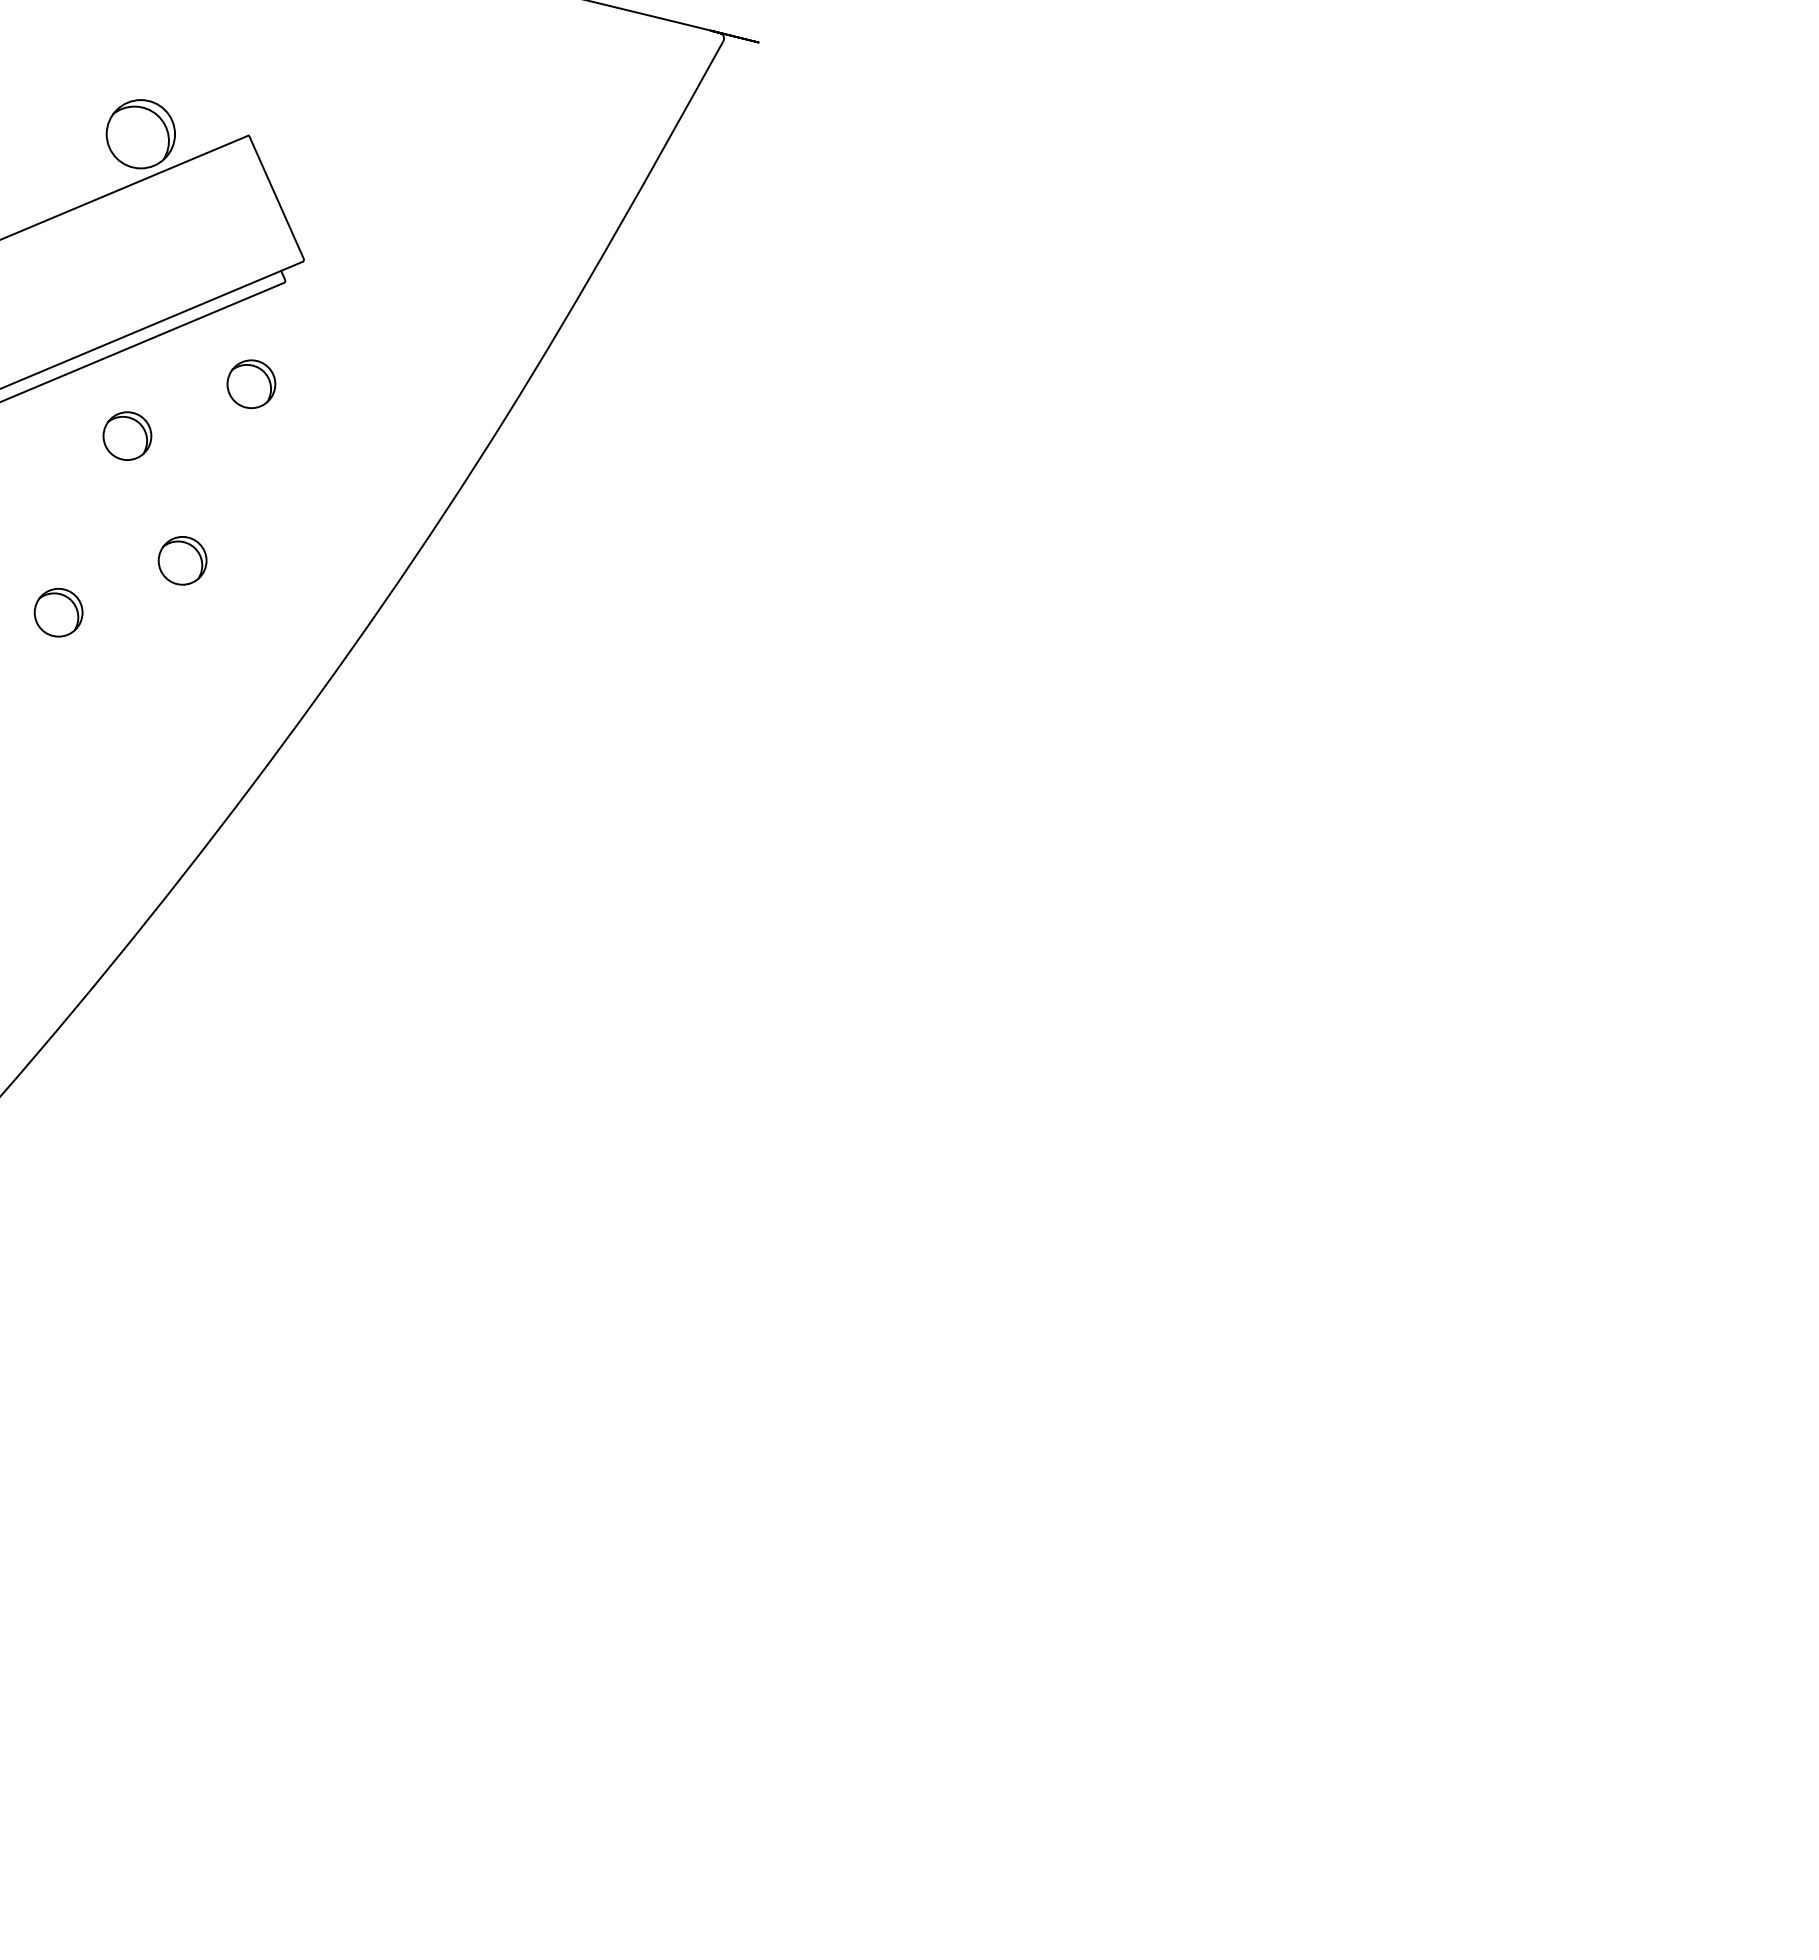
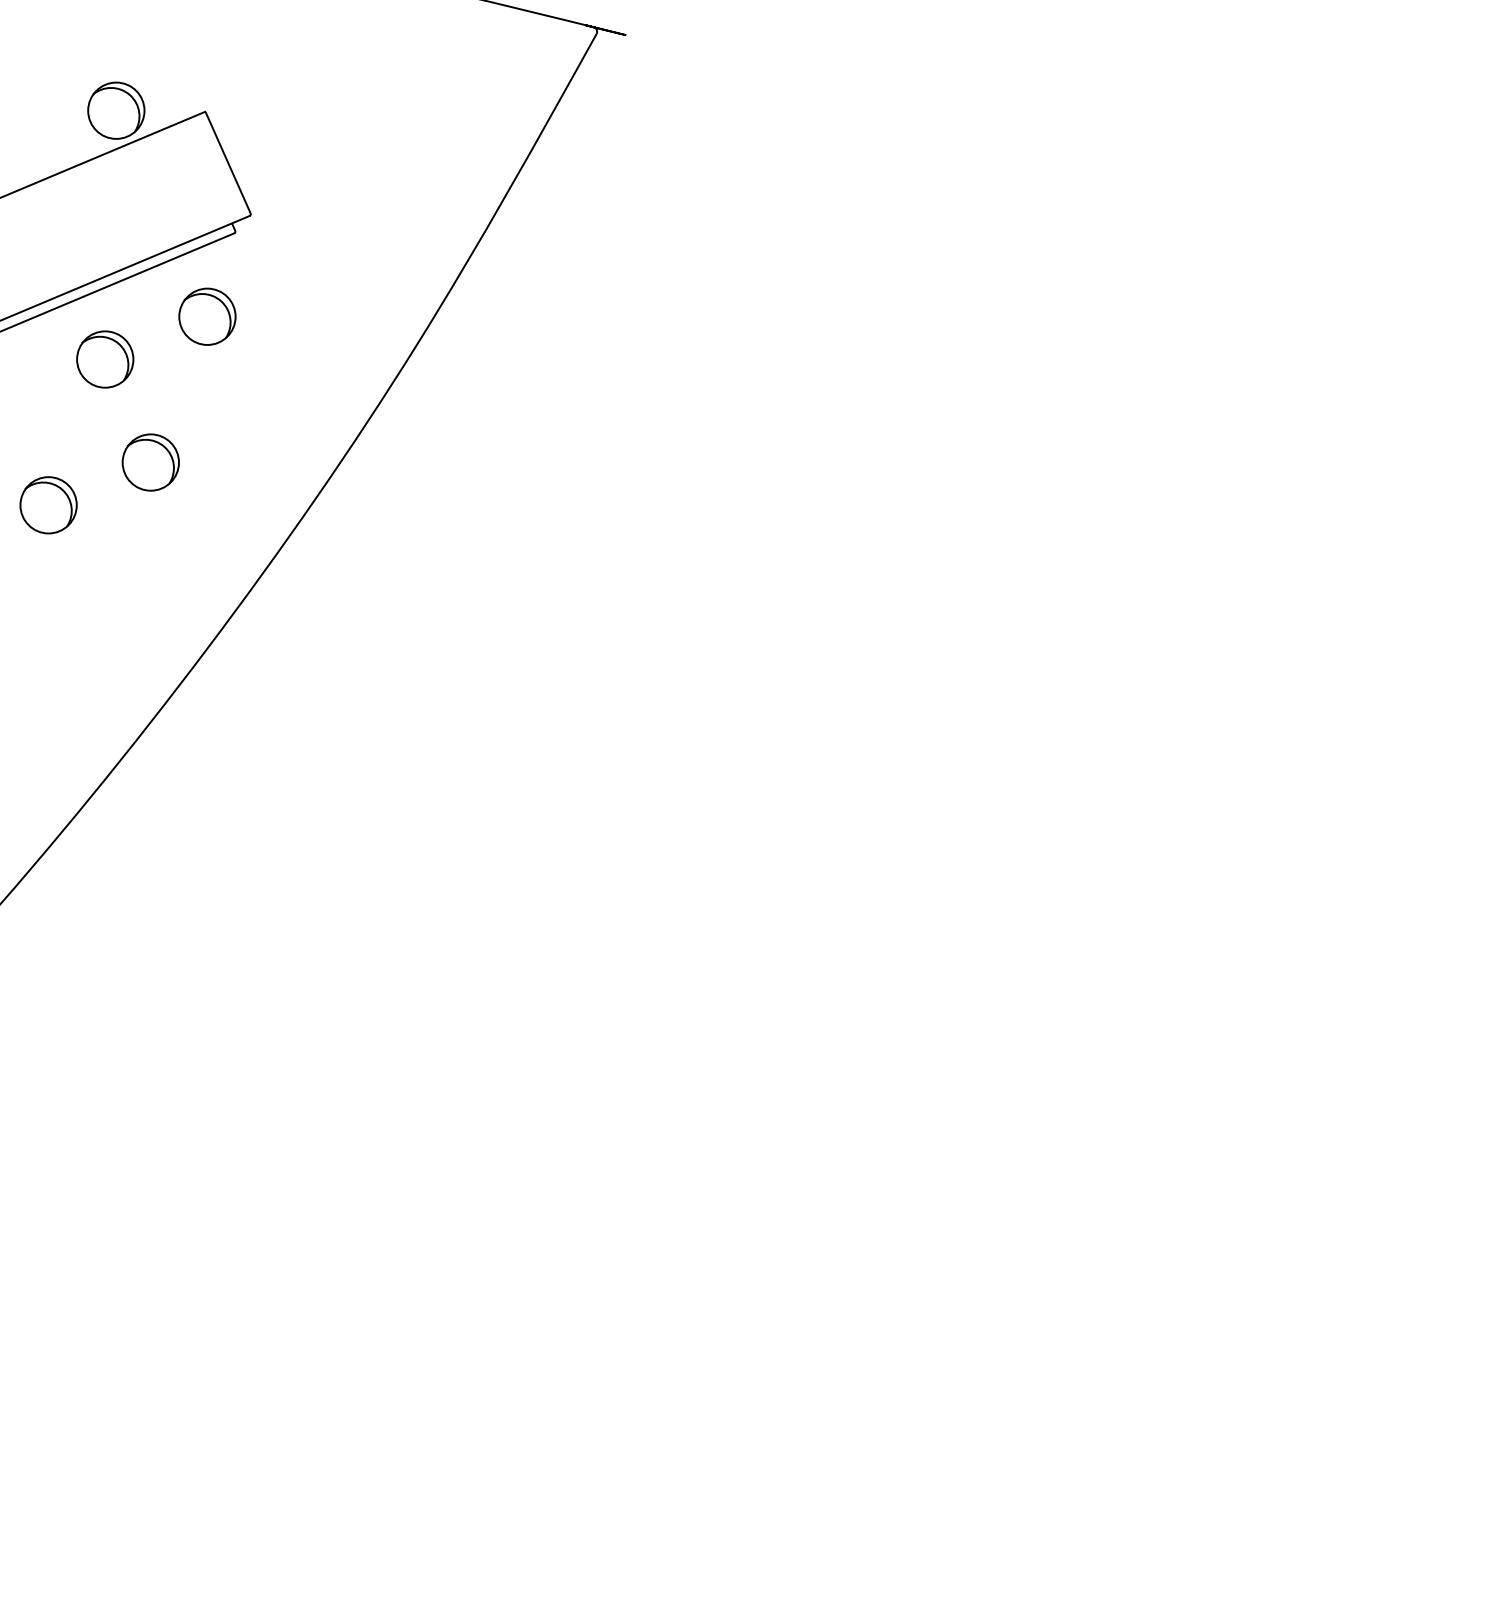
part: (251, 384) -> (207, 317), size x1.43
part: (127, 436) -> (105, 359), size x1.43
part: (182, 560) -> (150, 462), size x1.43
part: (58, 612) -> (48, 505), size x1.43

